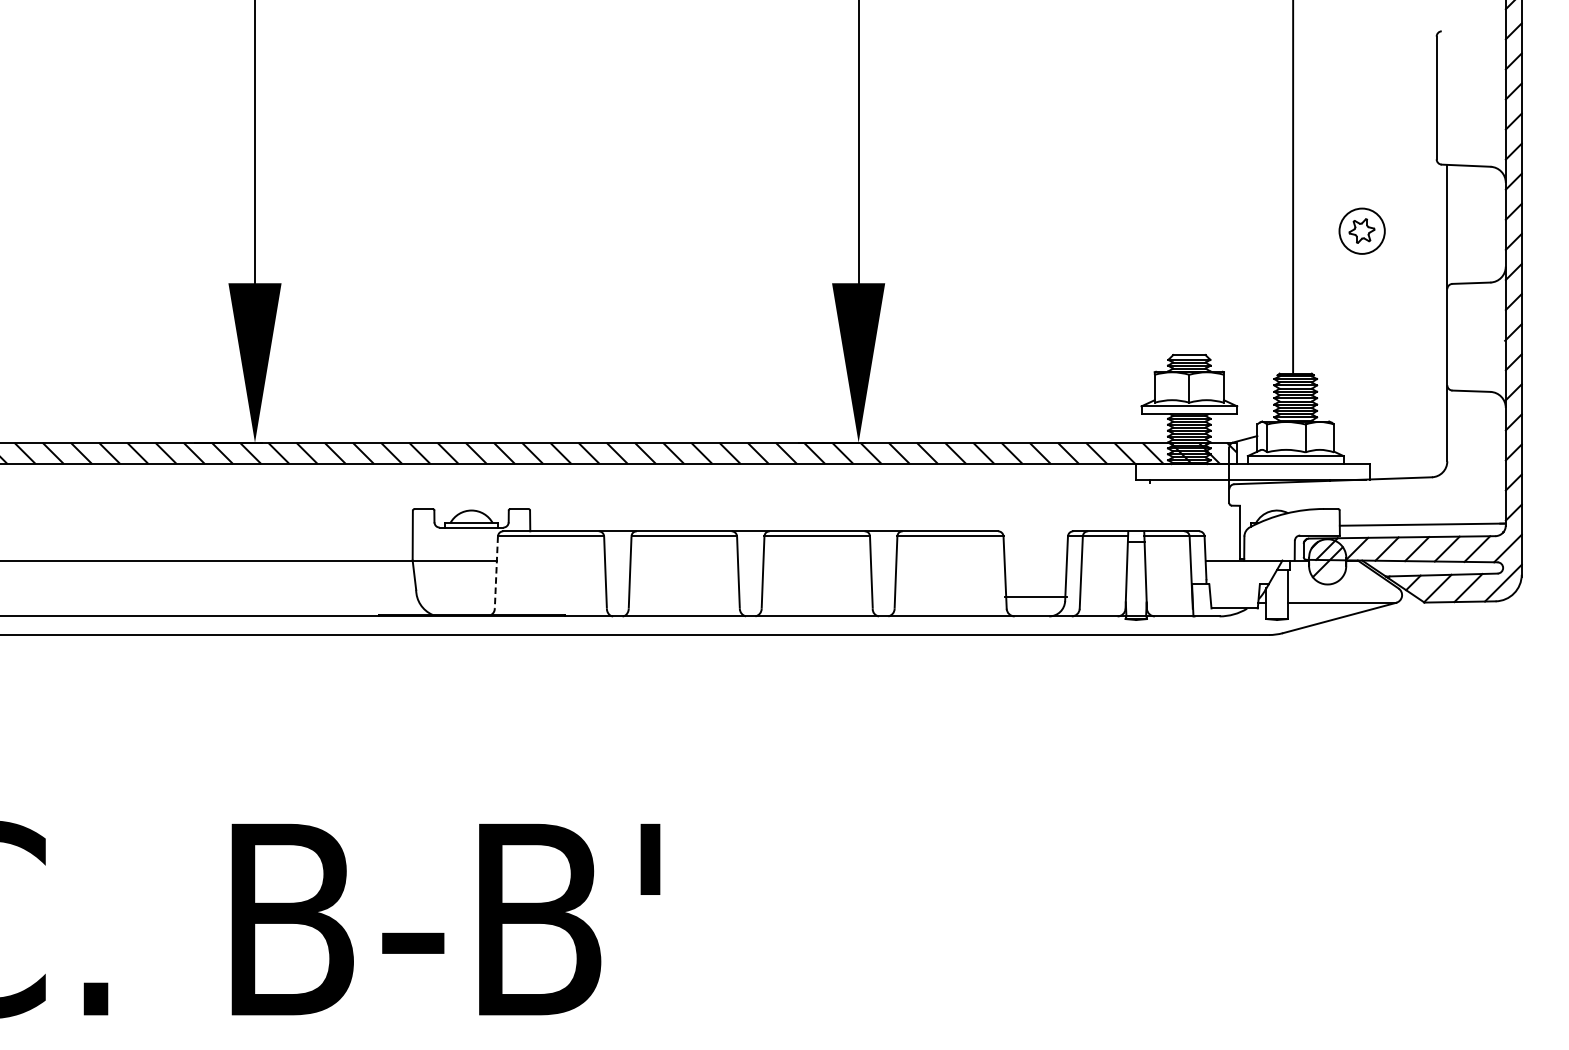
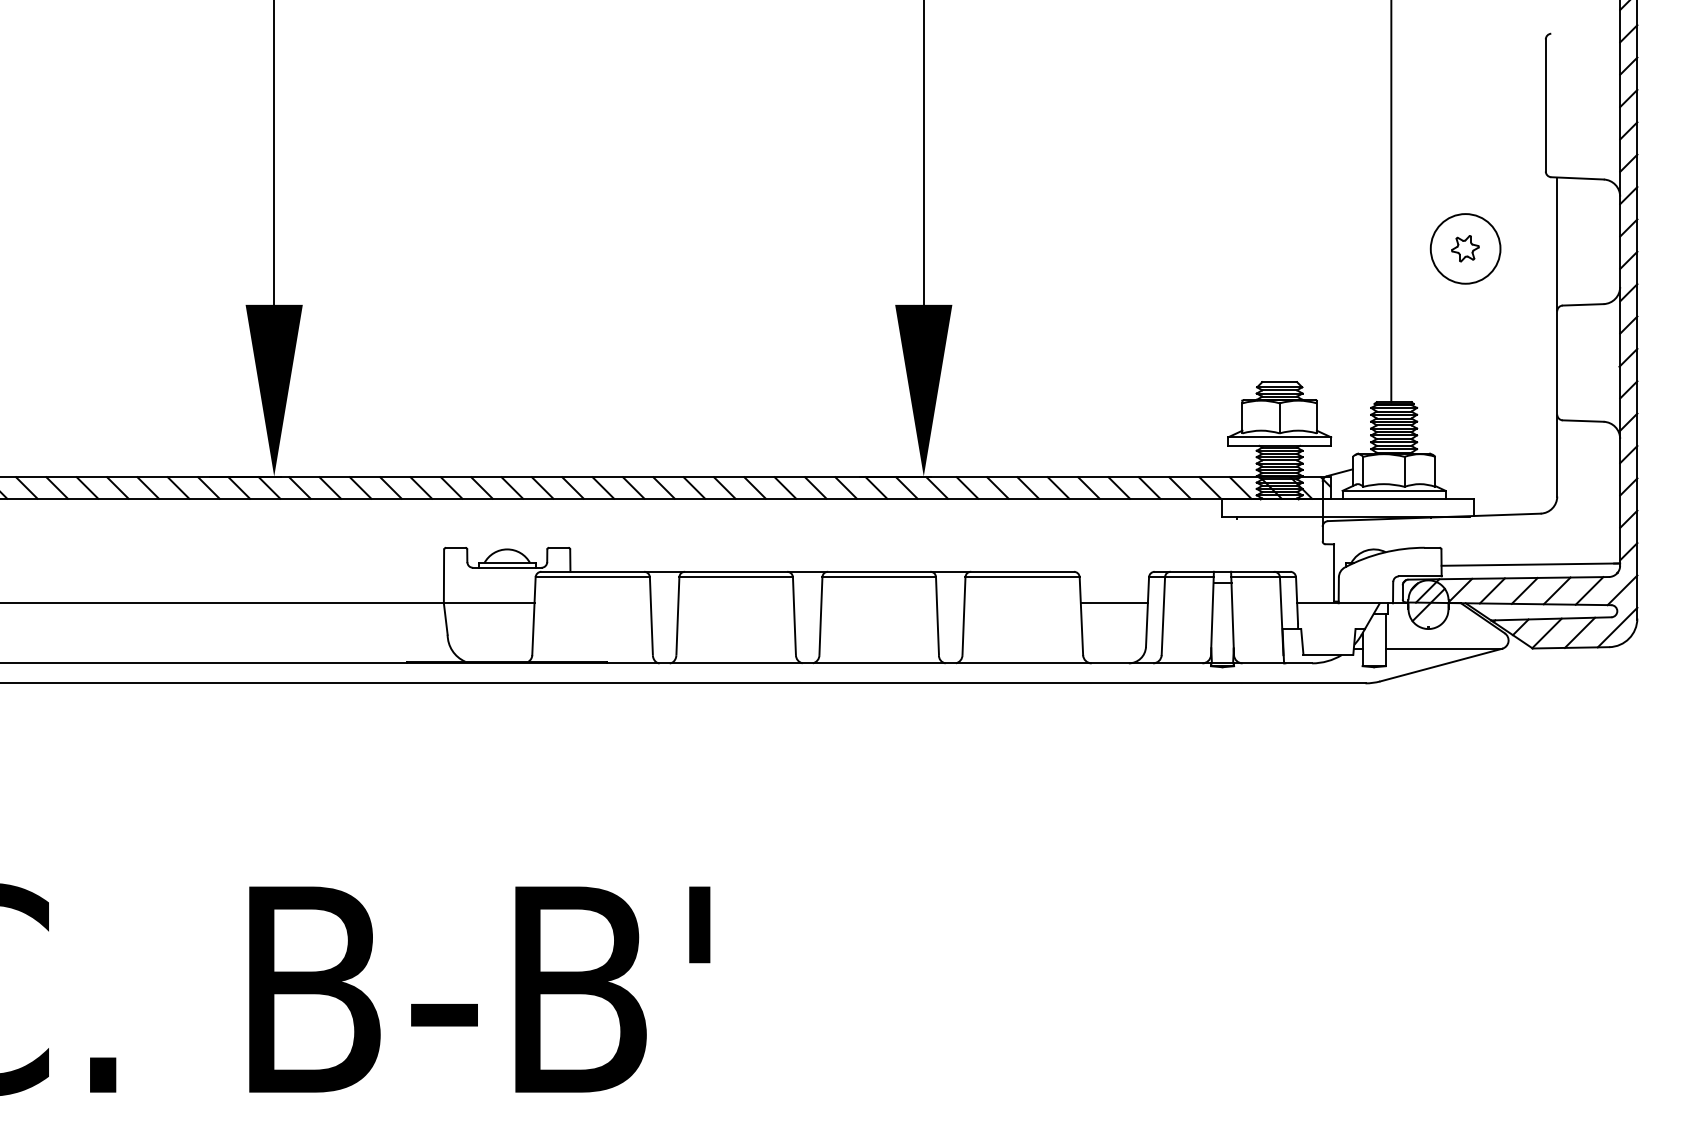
circle: (1362, 230) -> (1465, 248), size x1.43
line: (495, 572) -> (533, 616), dashed -> solid
line: (1034, 597) -> (1113, 603), moved

